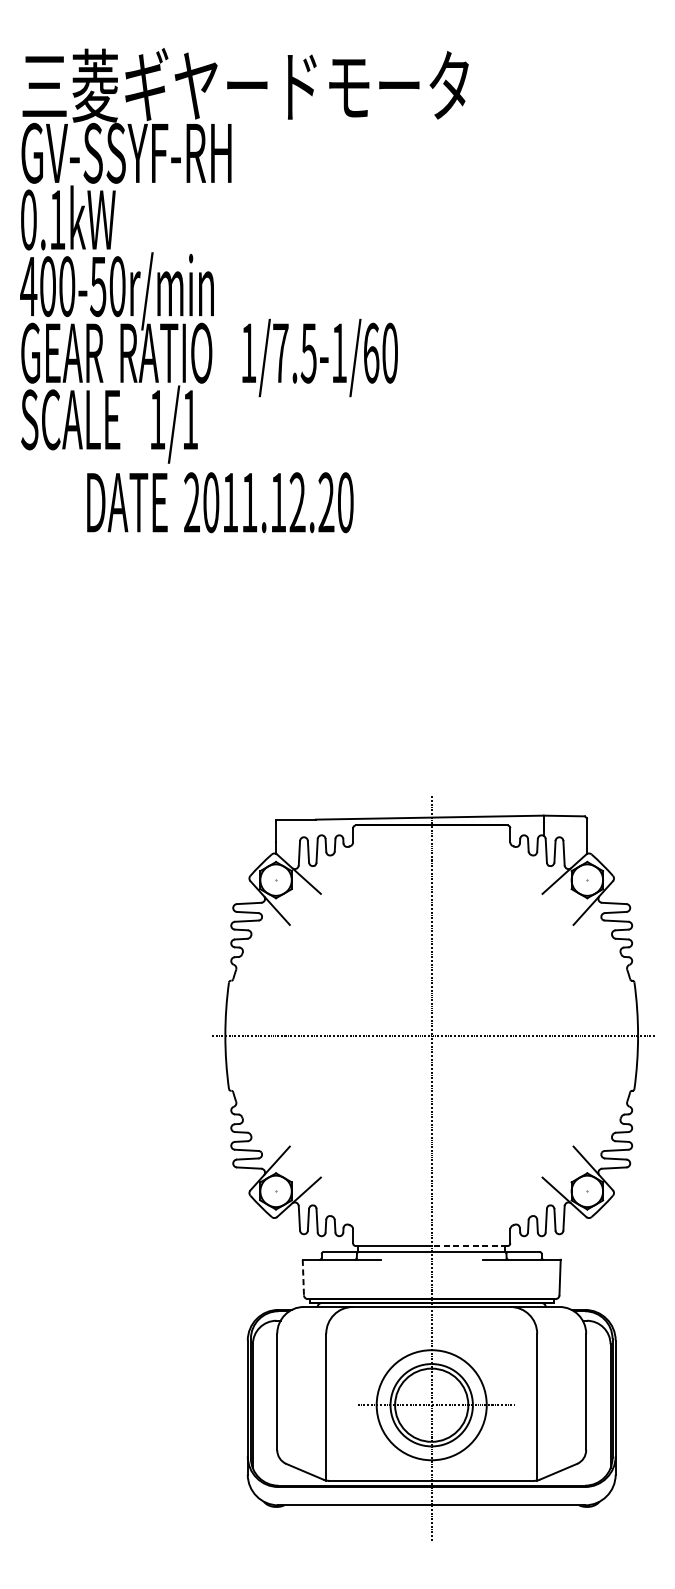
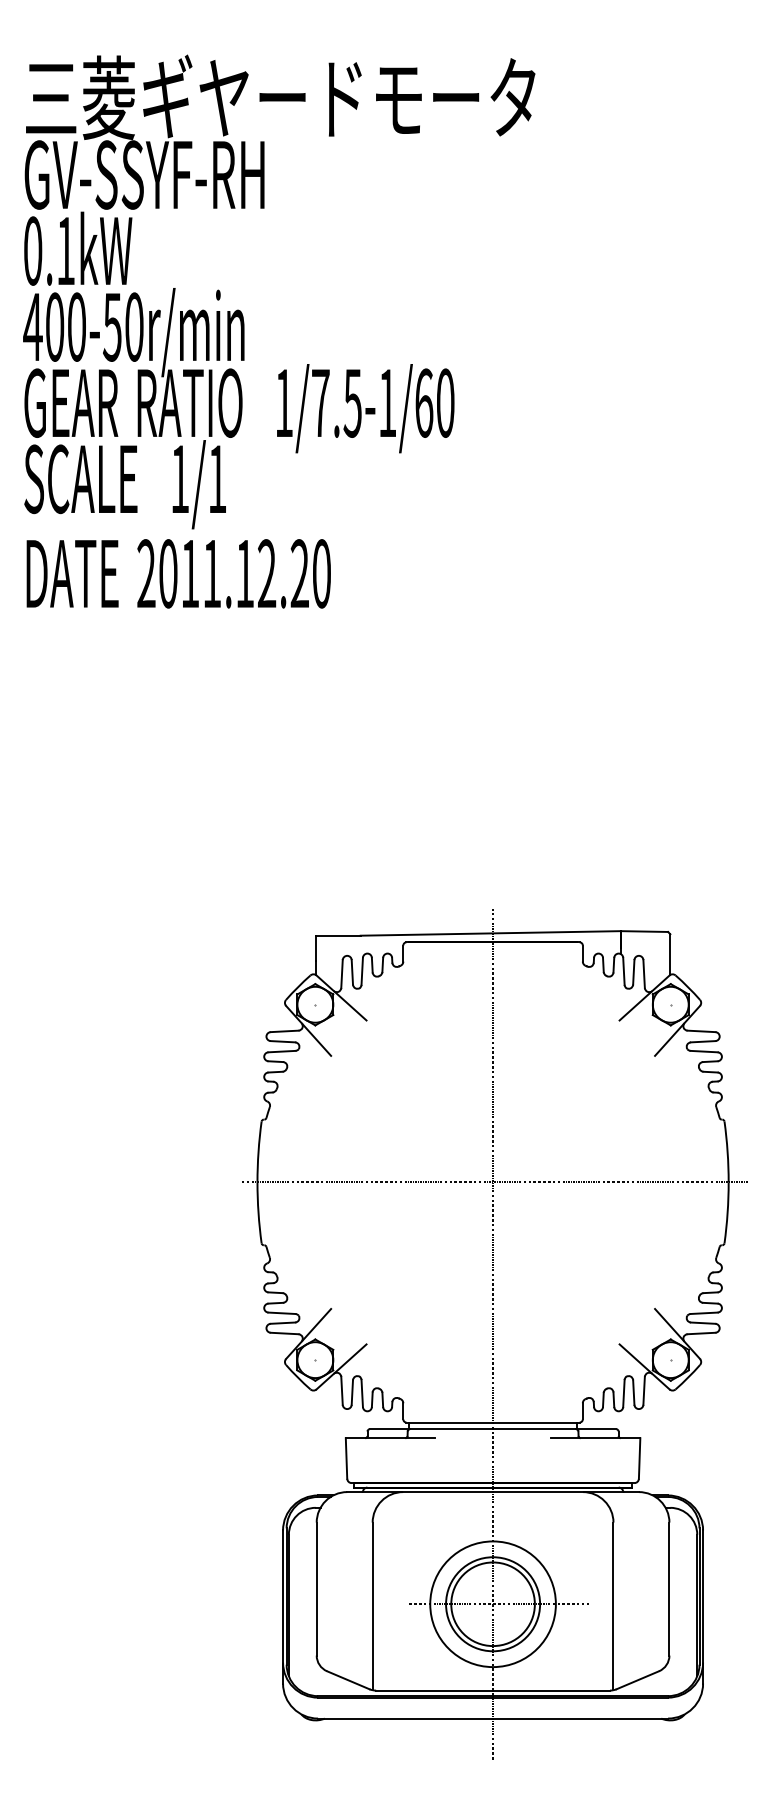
text: (220, 502) -> (178, 573), moved
line: (468, 1246) -> (535, 1422), dashed -> solid
line: (303, 1278) -> (346, 1459), dashed -> solid

